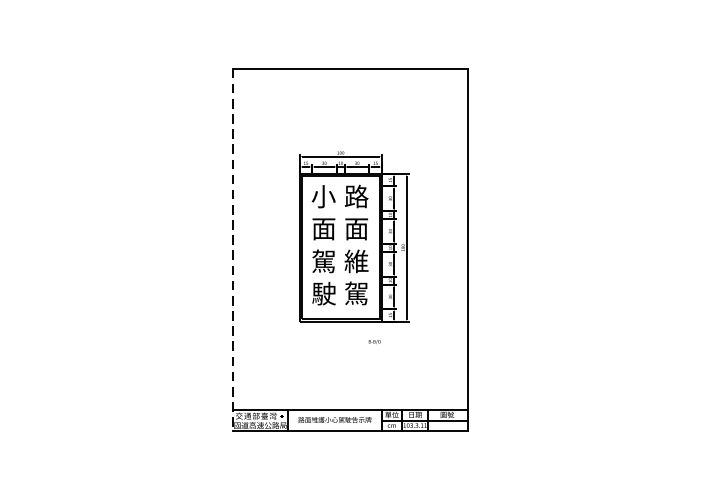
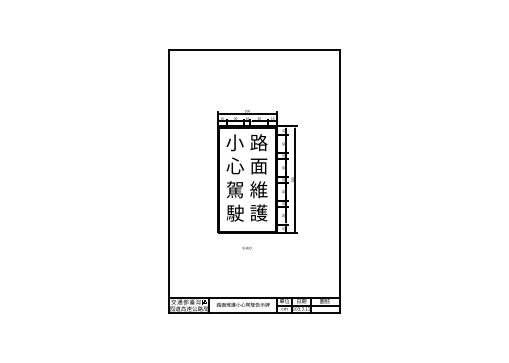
text: (322, 227) -> (234, 165), 面 -> 心
line: (232, 250) -> (168, 181), dashed -> solid
text: (356, 292) -> (258, 212), 駕 -> 護
text: (373, 342) -> (246, 248), moved

